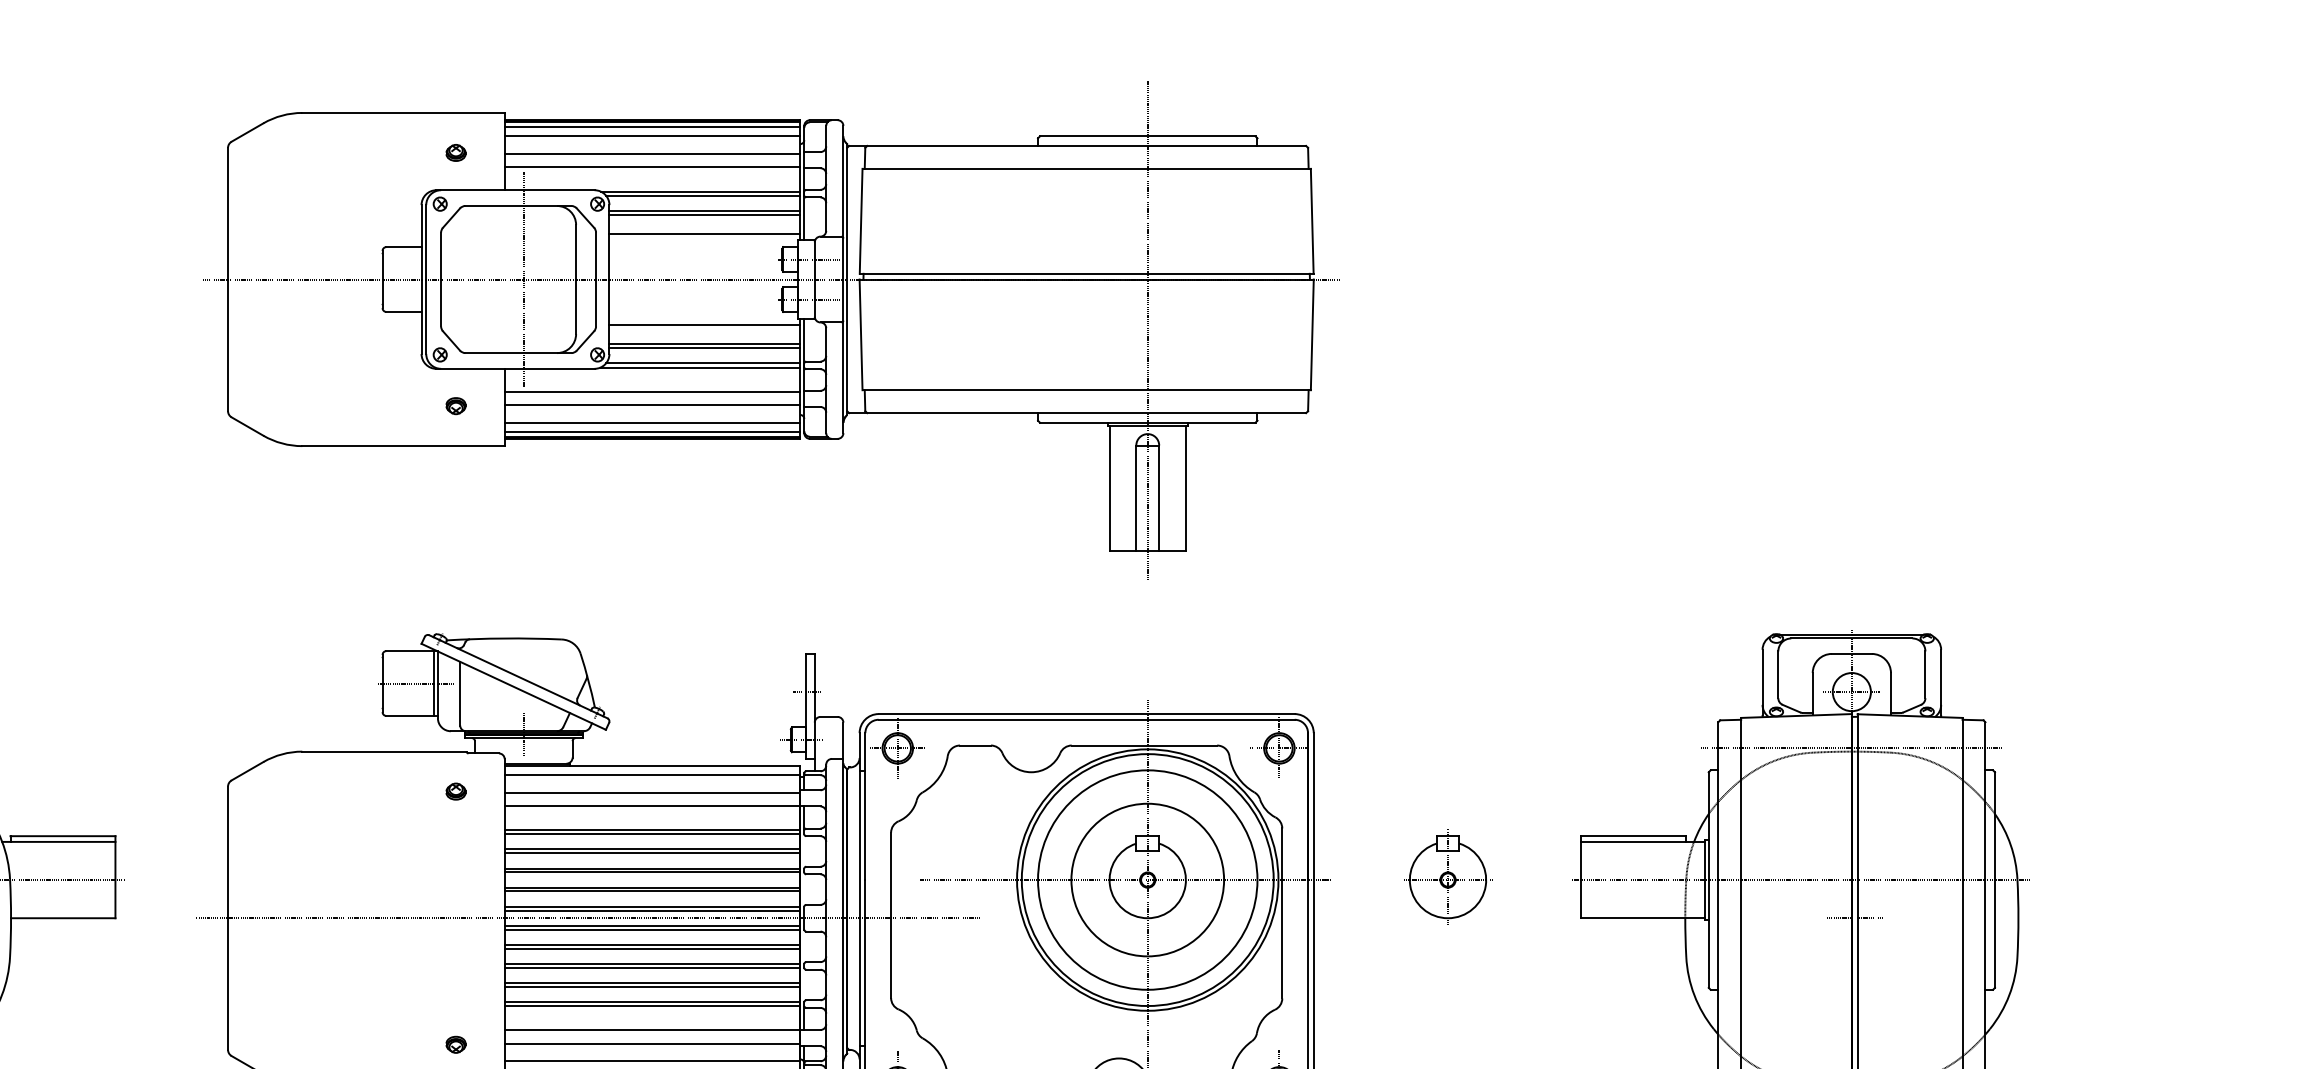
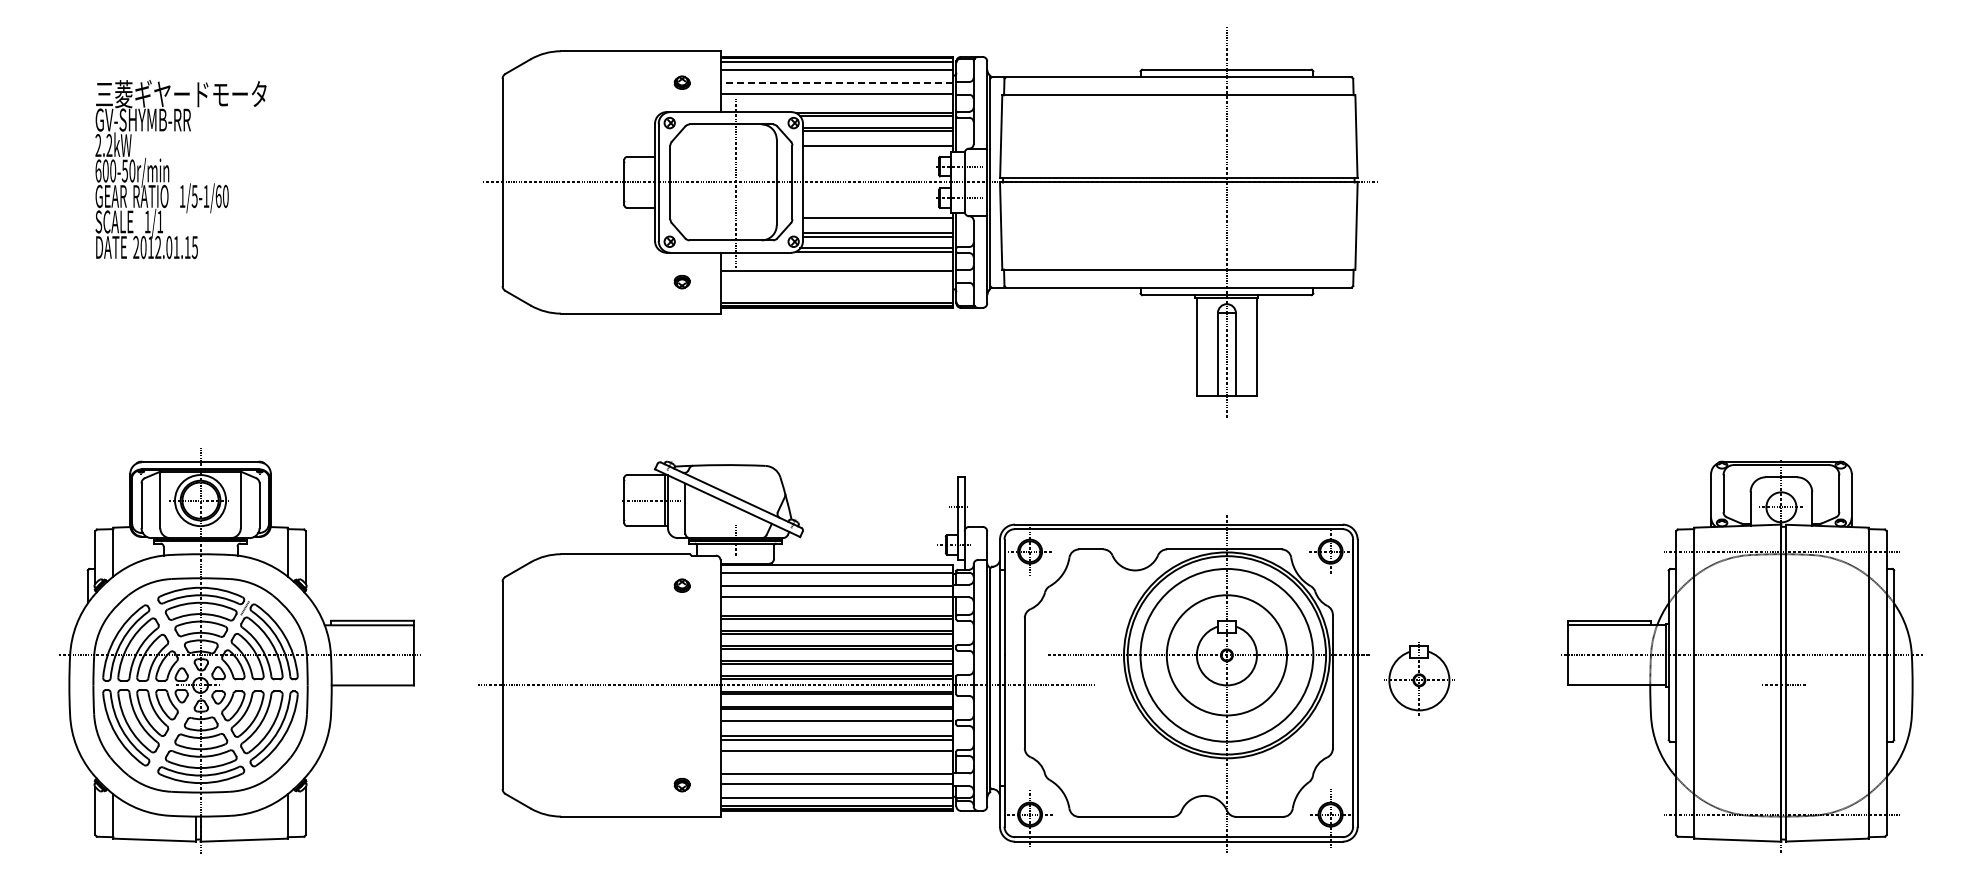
line: (651, 153) -> (836, 83), solid -> dashed
line: (651, 405) -> (836, 281), removed
line: (651, 423) -> (836, 295), removed
part: (1448, 877) -> (1419, 678), moved
line: (651, 967) -> (836, 724), removed
line: (651, 1005) -> (836, 754), removed

